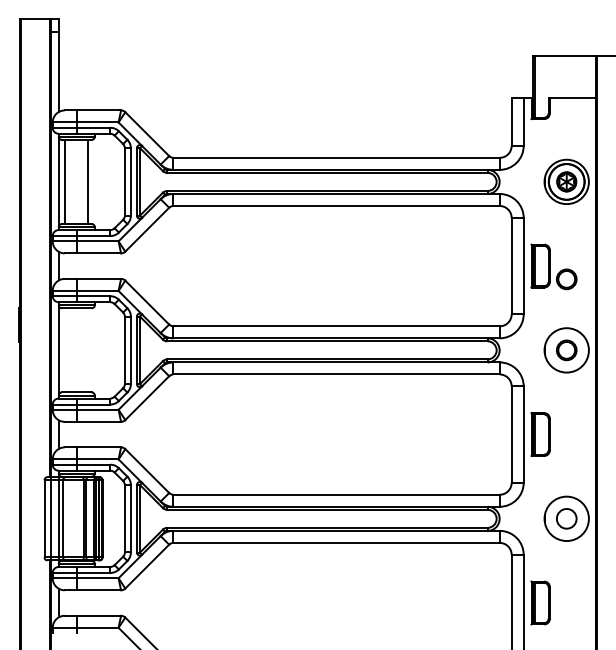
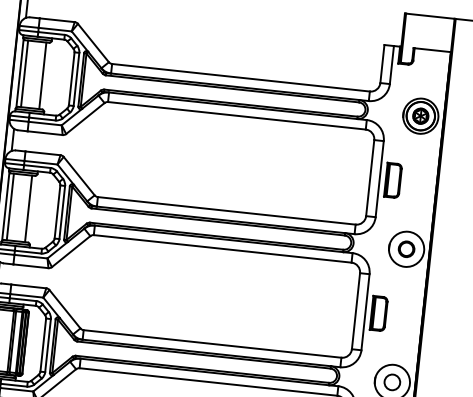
part: (566, 279) -> (412, 193), removed
line: (65, 350) -> (10, 207), added
line: (88, 350) -> (28, 209), added

